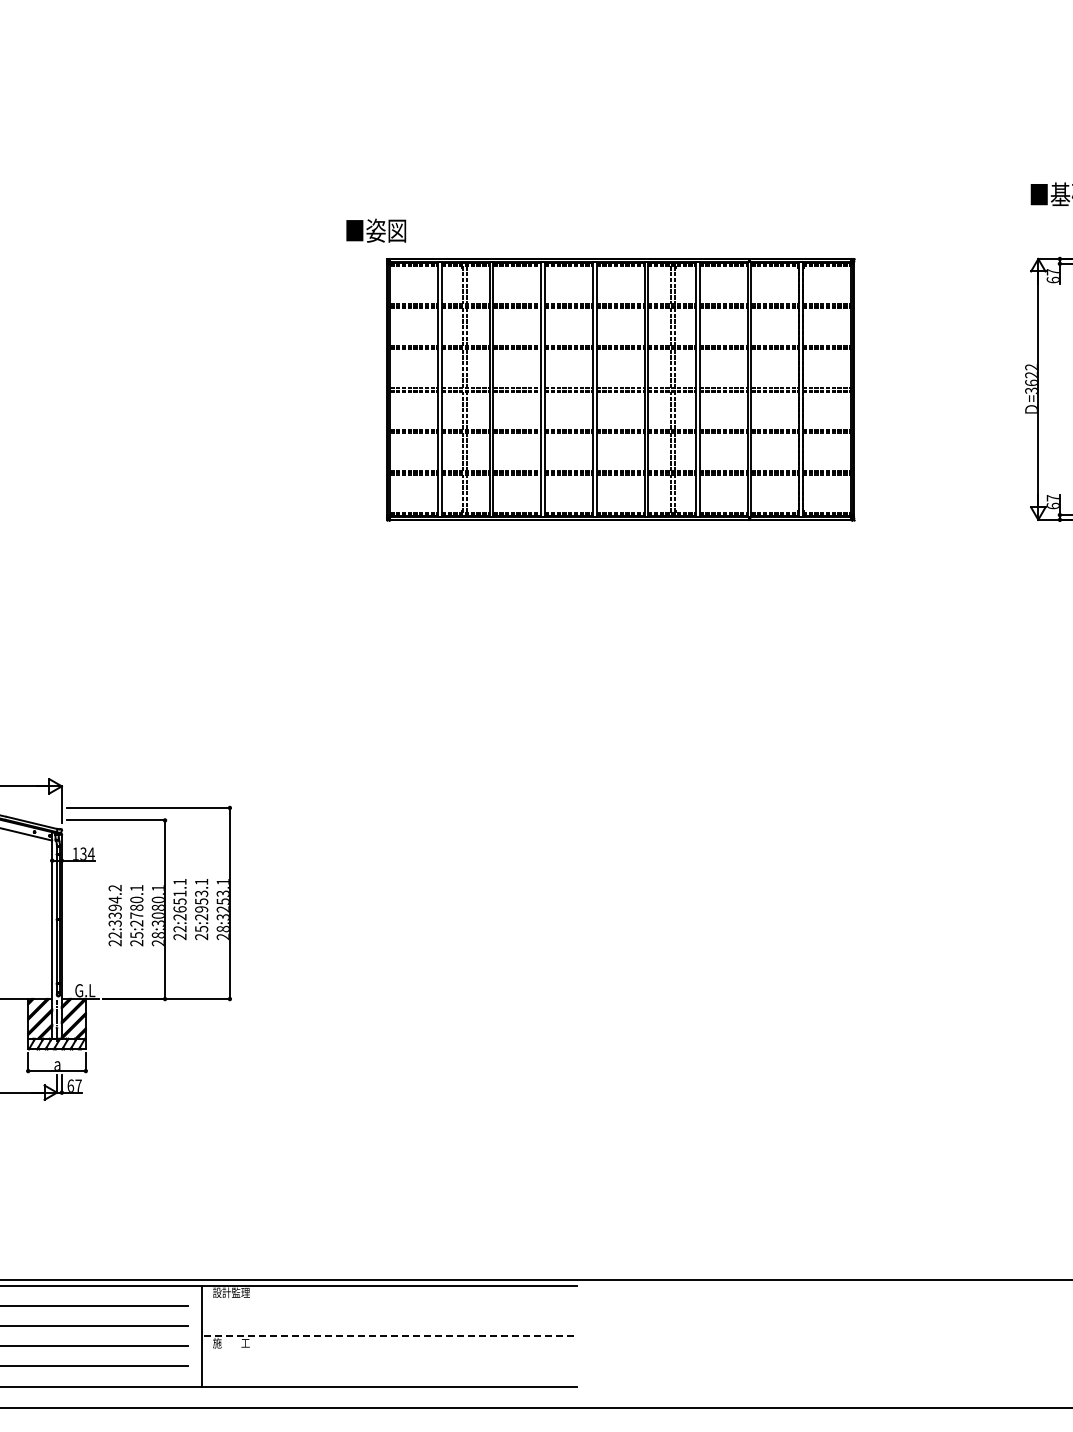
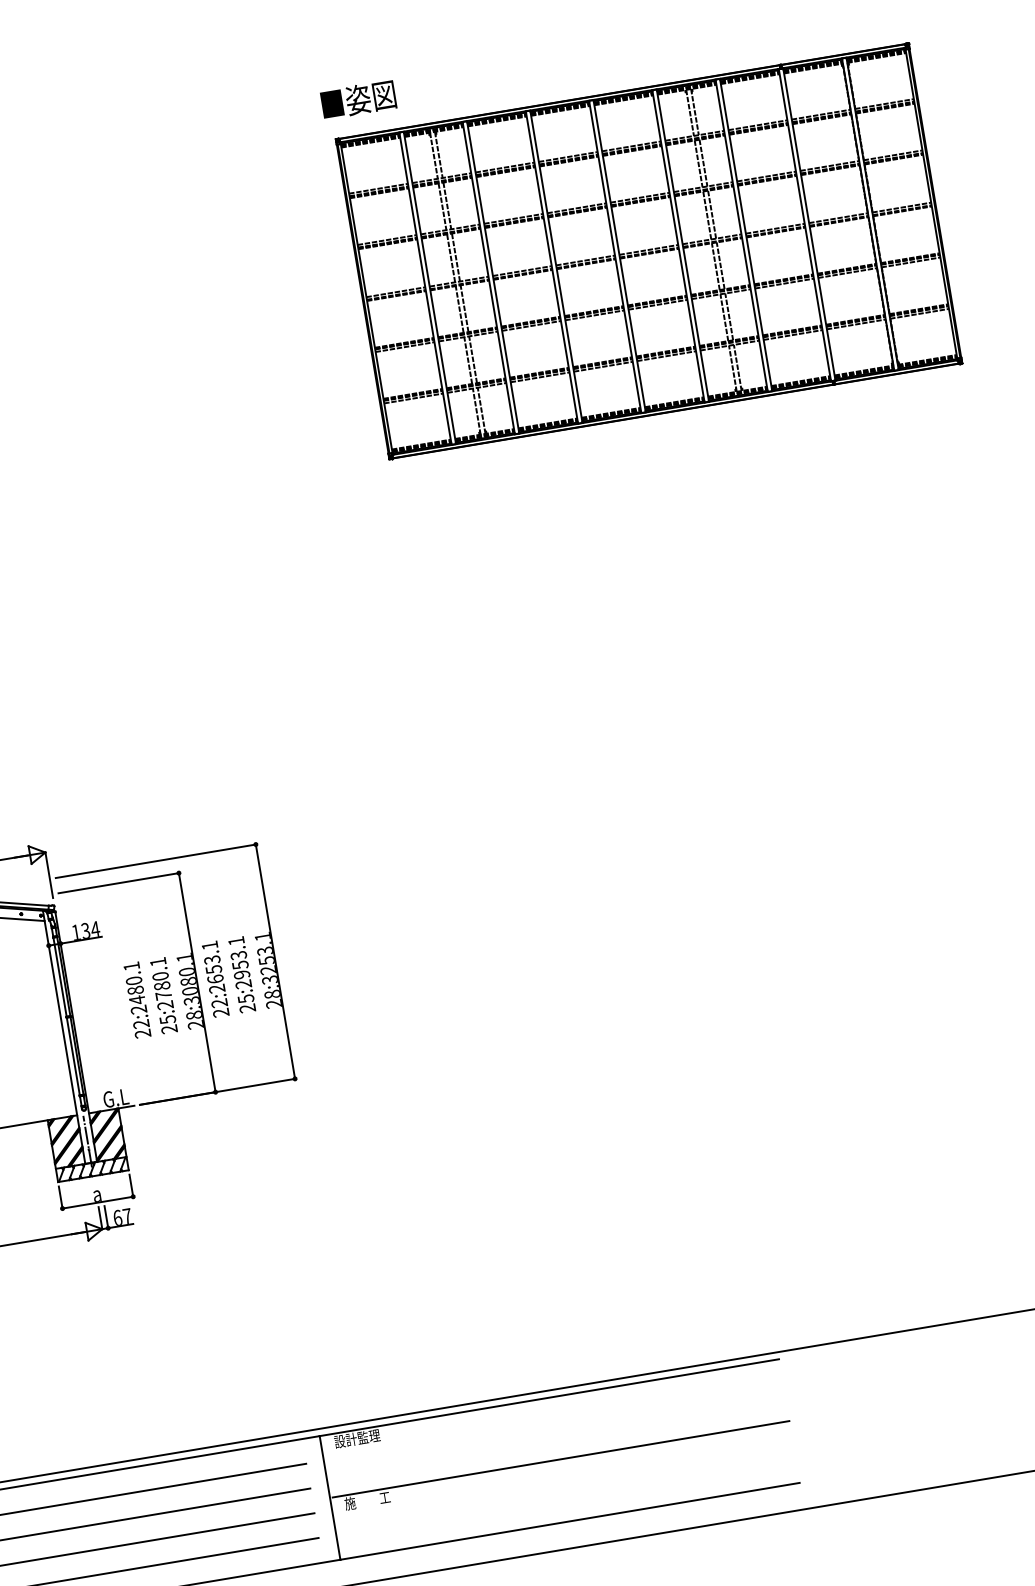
text: (376, 230) -> (358, 99), moved
text: (179, 893) -> (211, 959), 22:2651.1 -> 22:2653.1
text: (114, 905) -> (134, 987), 22:3394.2 -> 22:2480.1
line: (390, 1336) -> (561, 1459), dashed -> solid

